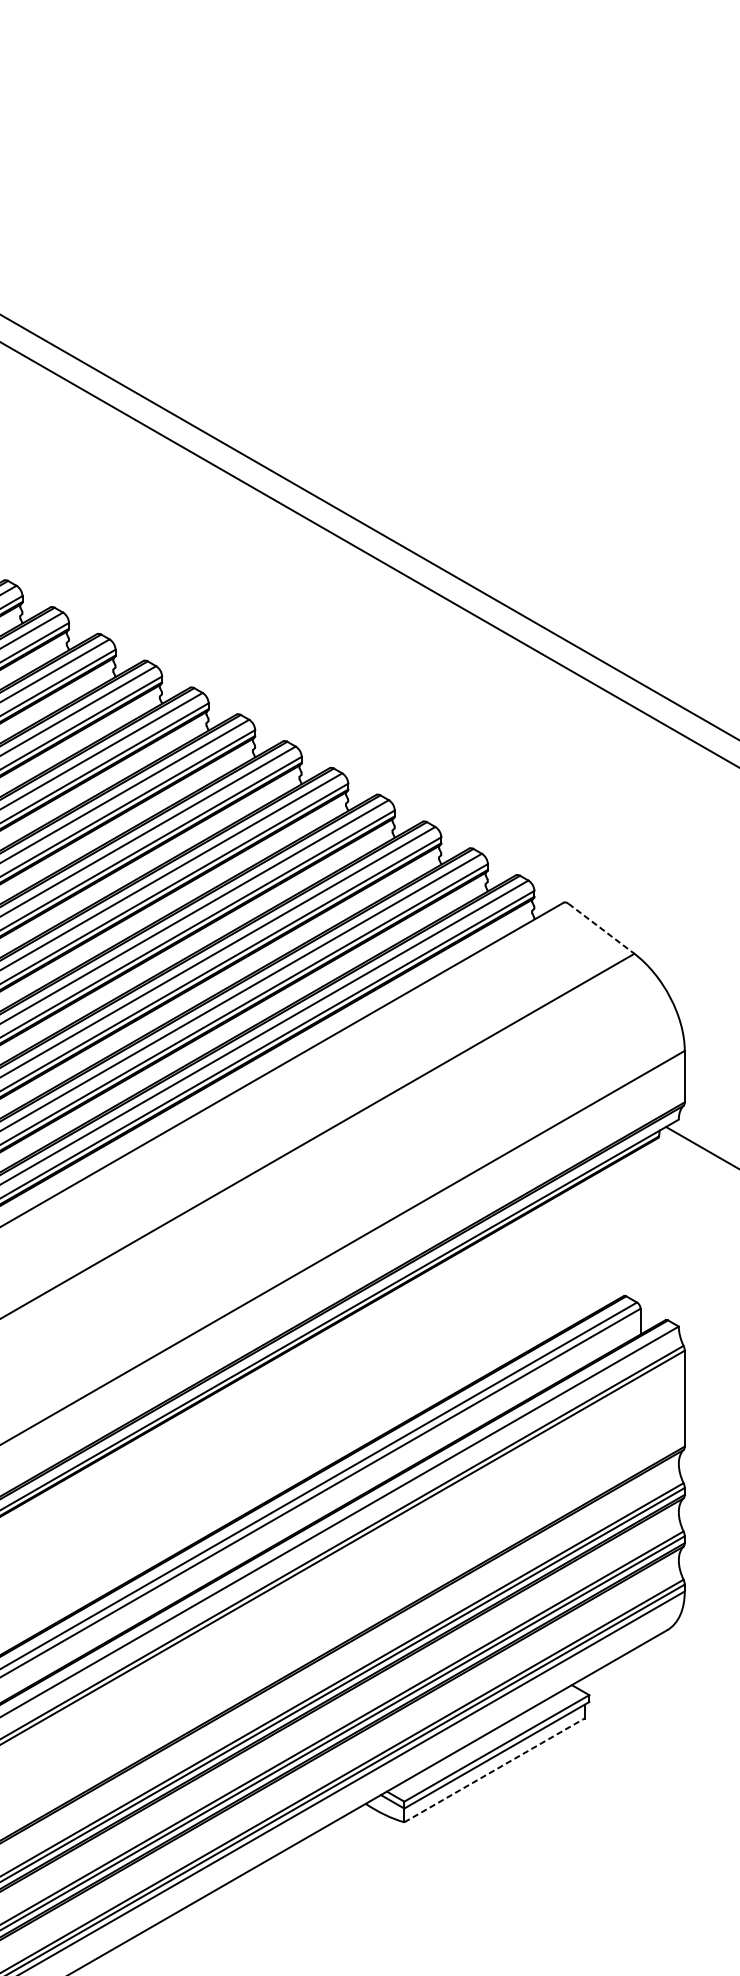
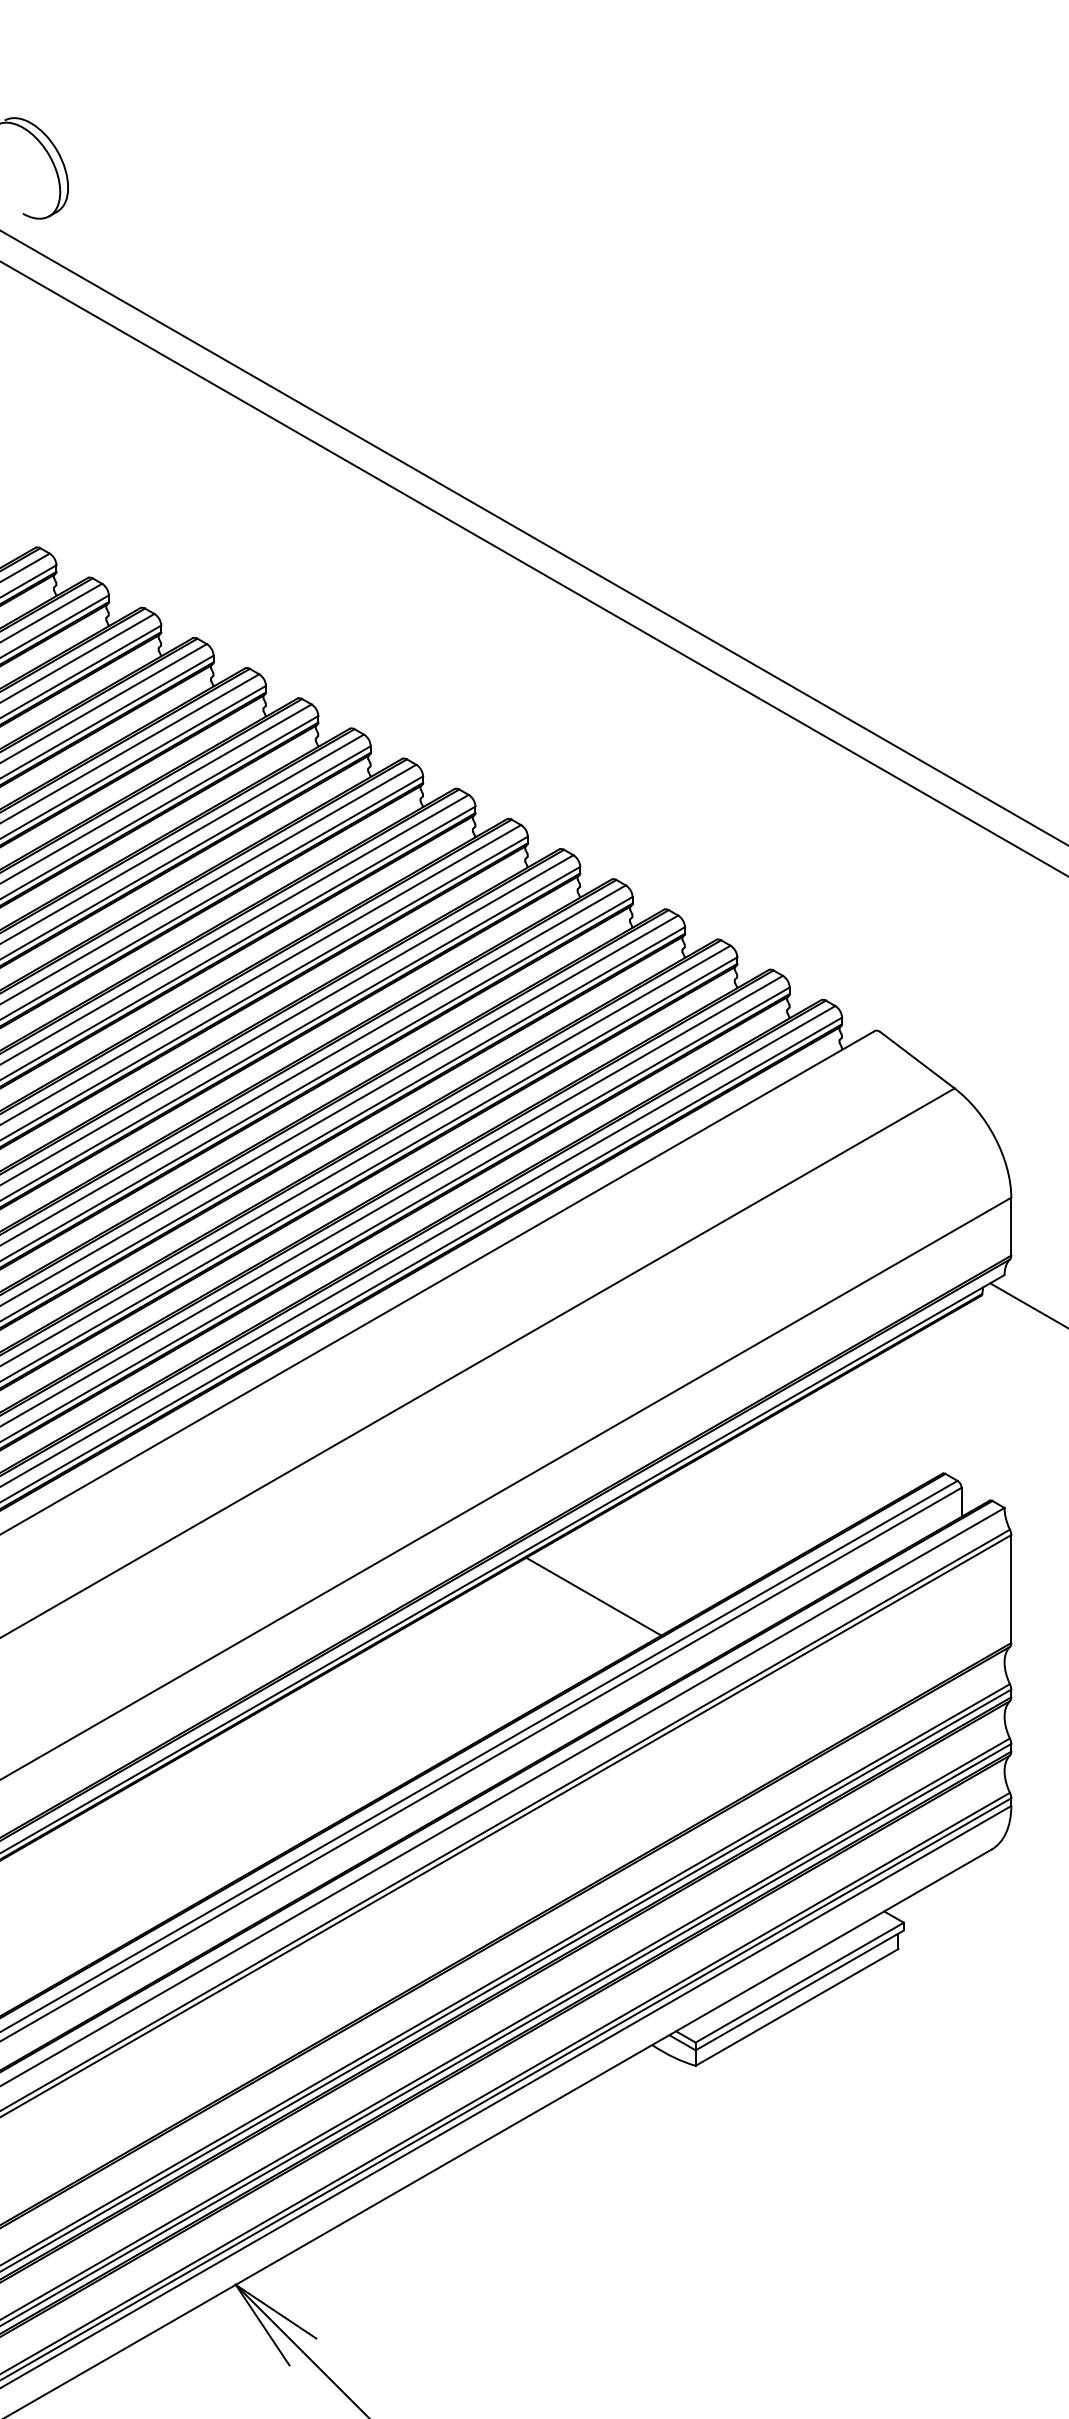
line: (601, 928) -> (917, 1060), dashed -> solid
line: (313, 1405) -> (593, 1596), added
line: (494, 1770) -> (797, 2007), dashed -> solid

